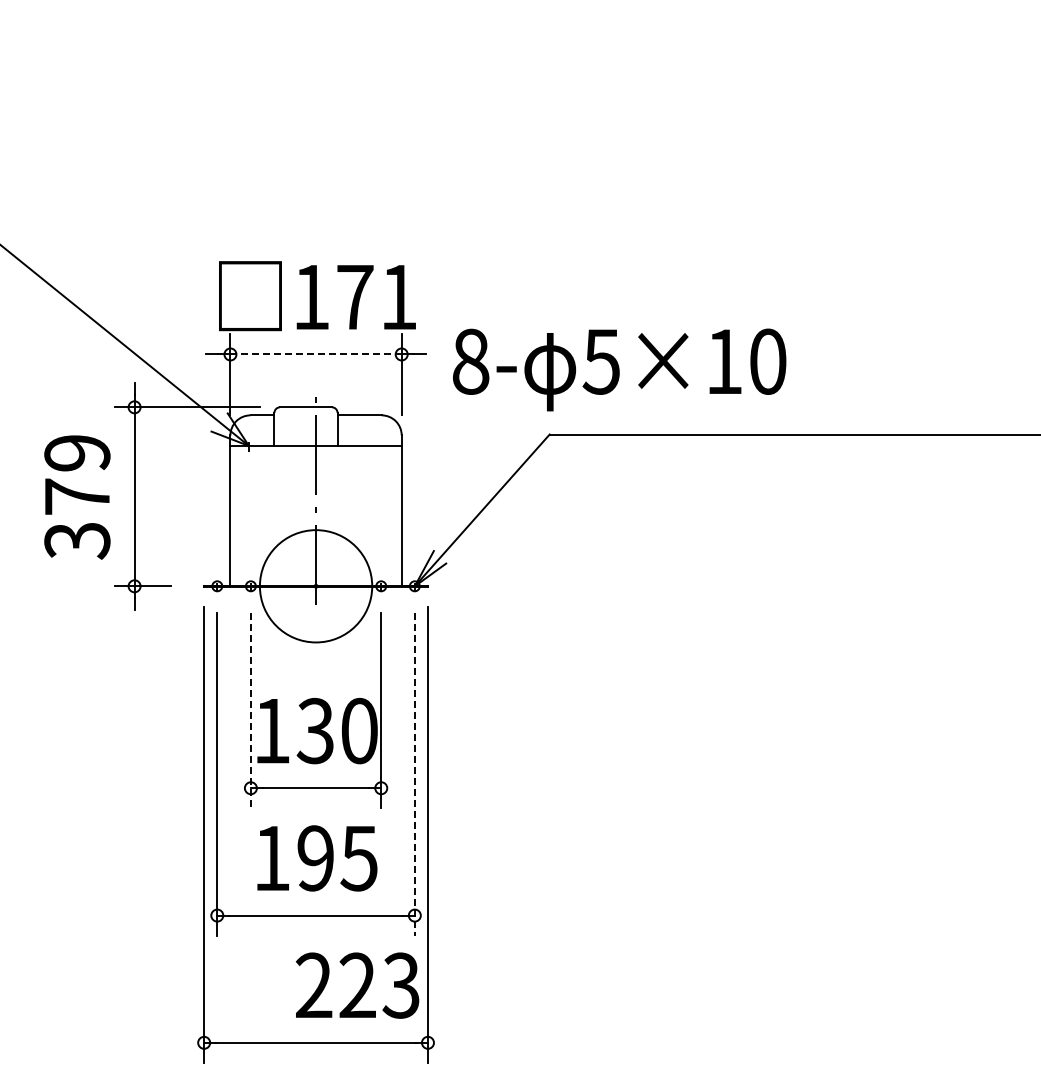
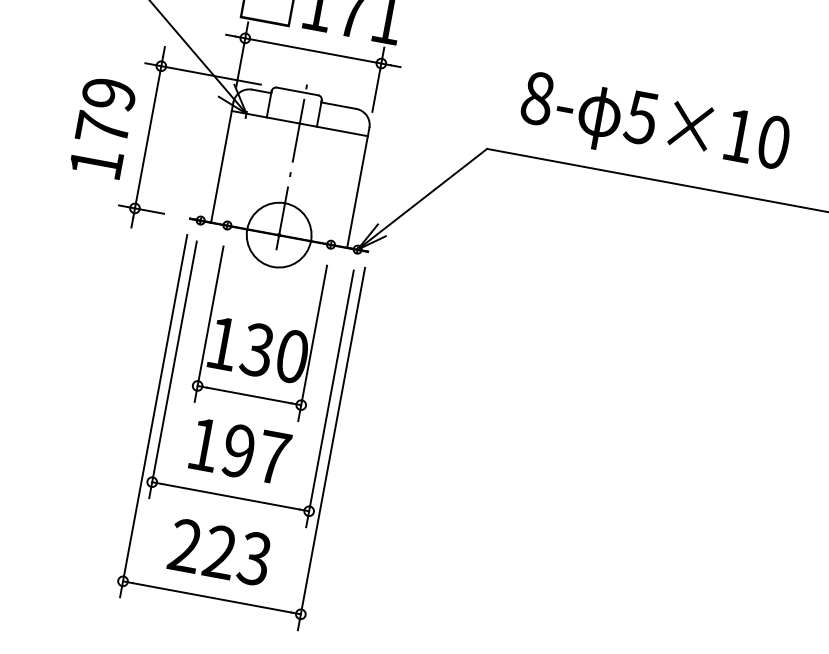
line: (316, 354) -> (313, 51), dashed -> solid
text: (619, 369) -> (654, 126), moved
text: (77, 541) -> (96, 164), 379 -> 179
circle: (315, 586) -> (278, 235), size x0.71
line: (250, 710) -> (208, 324), dashed -> solid
line: (414, 774) -> (329, 399), dashed -> solid
text: (358, 858) -> (272, 457), 195 -> 197
text: (357, 985) -> (219, 552), moved

